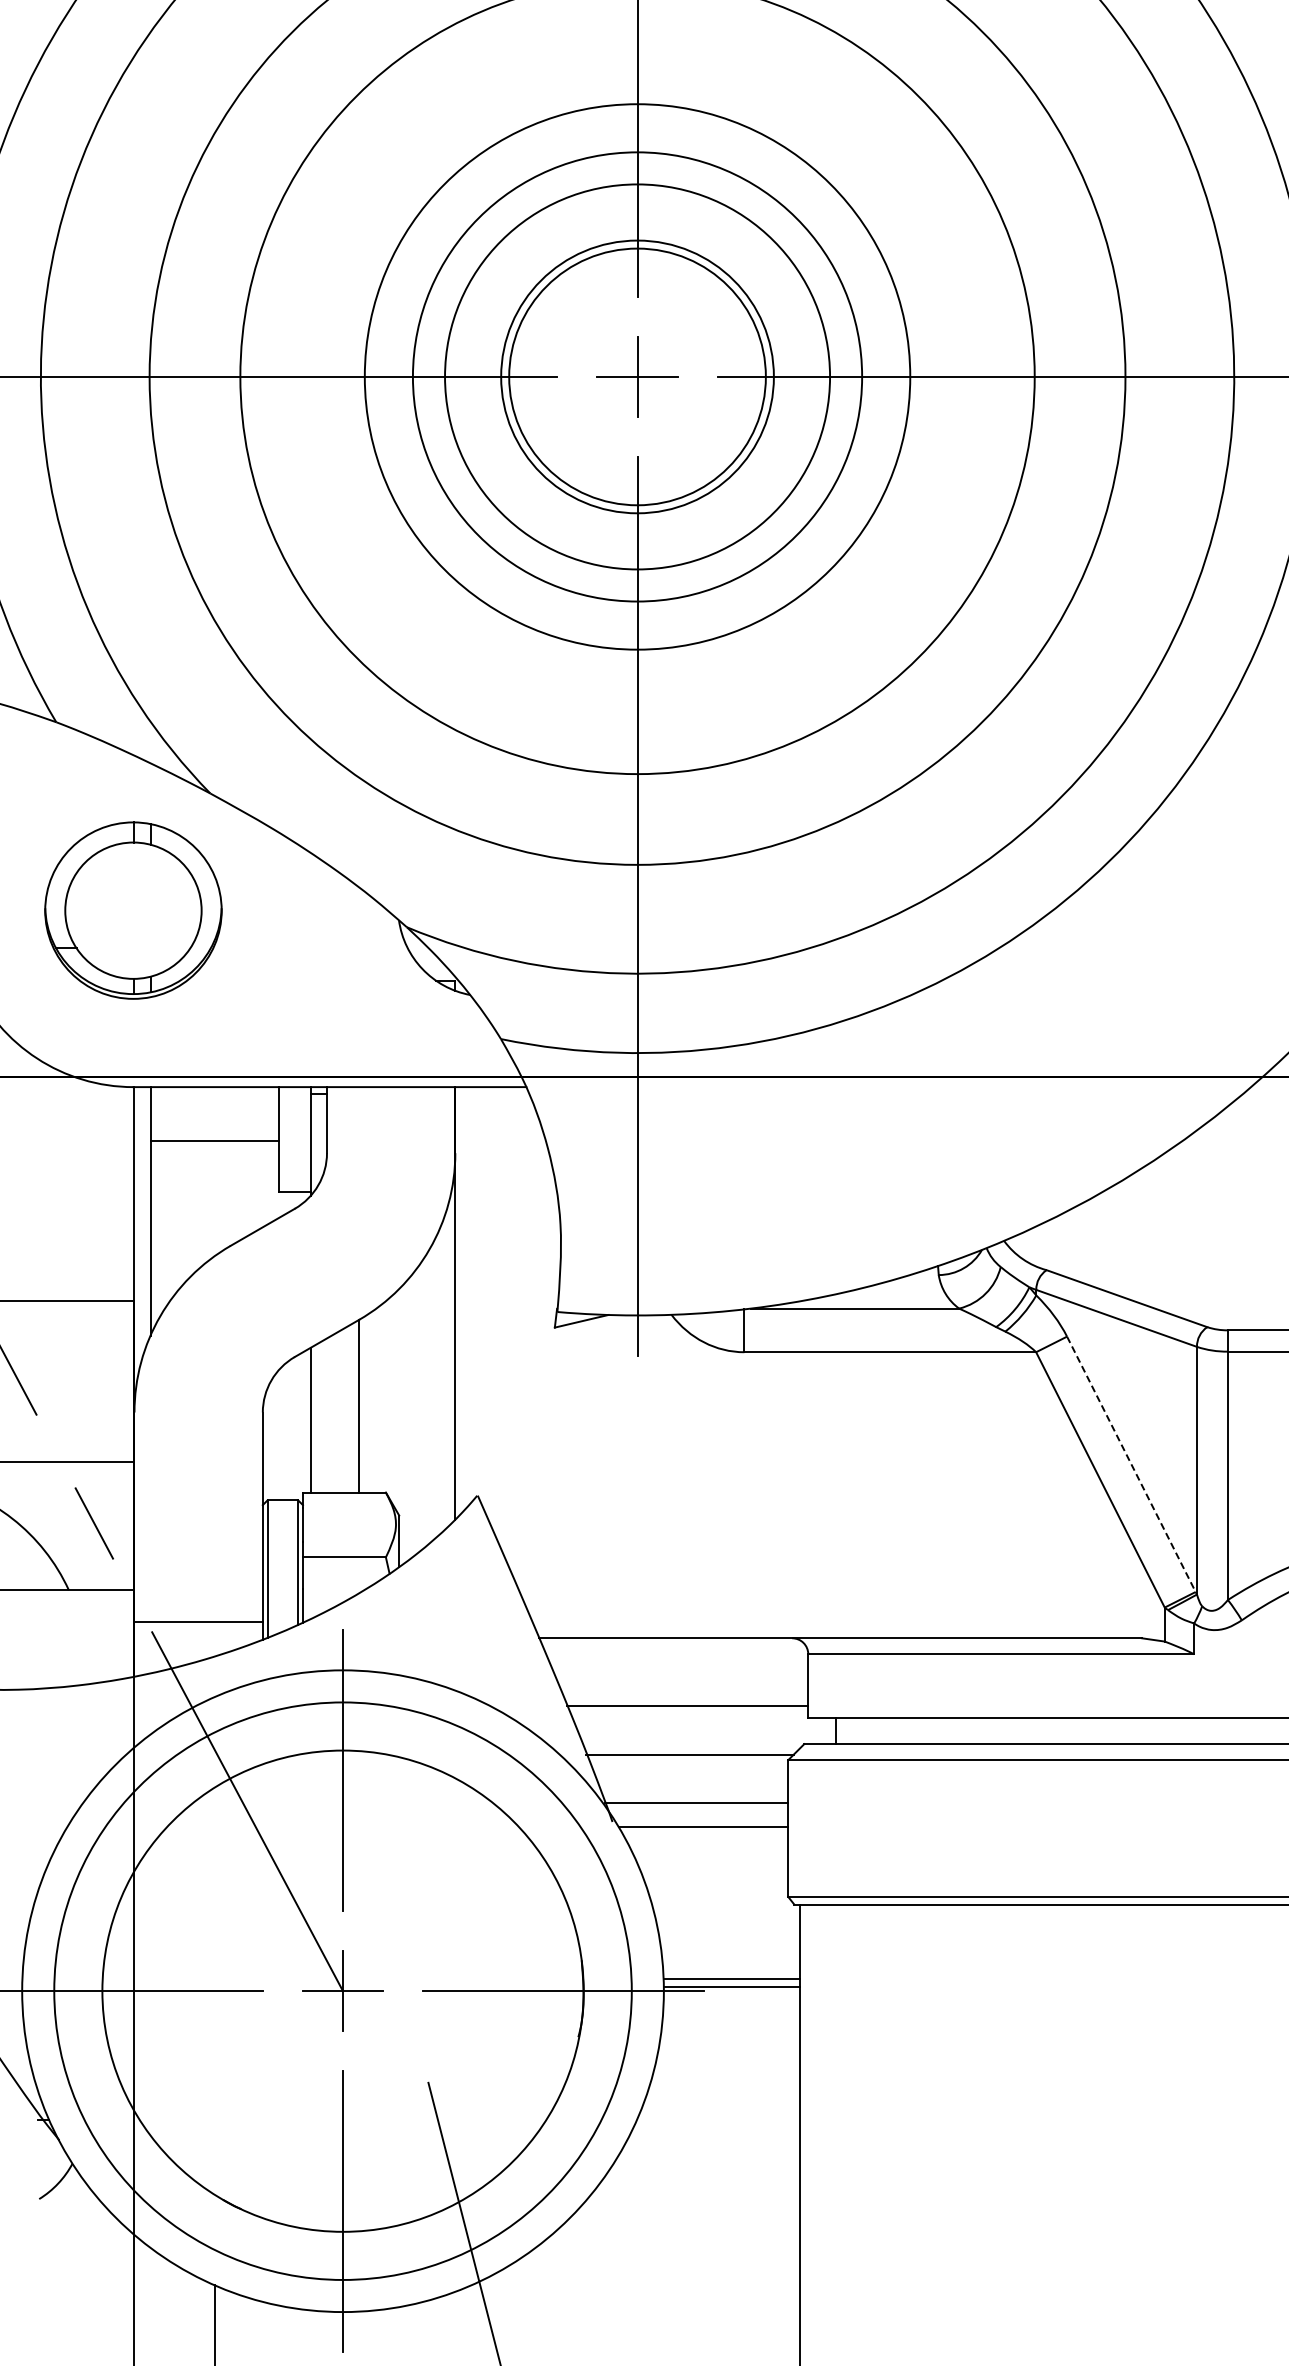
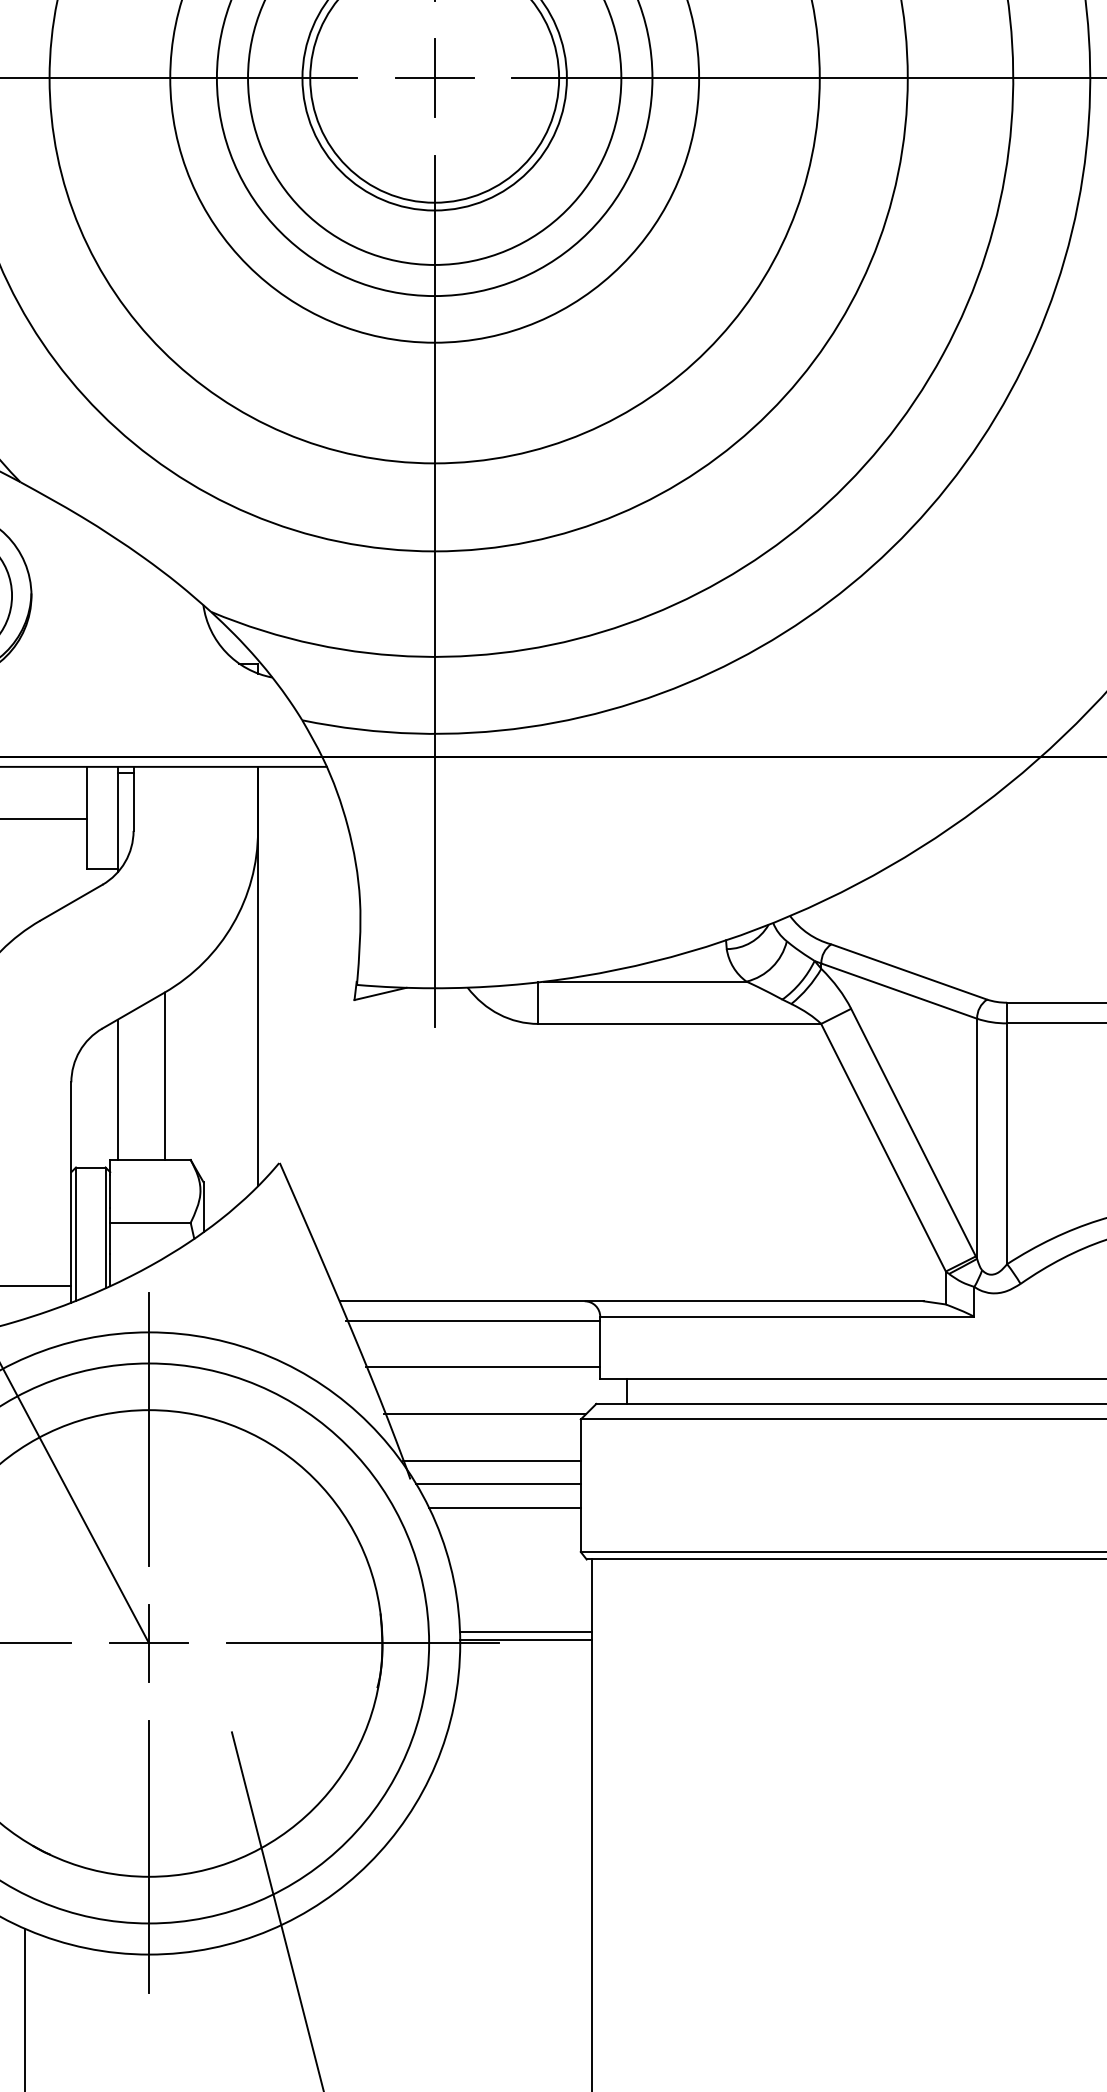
line: (1131, 1464) -> (913, 1132), dashed -> solid
line: (676, 1658) -> (472, 1320), added
line: (709, 1851) -> (504, 1508), added

